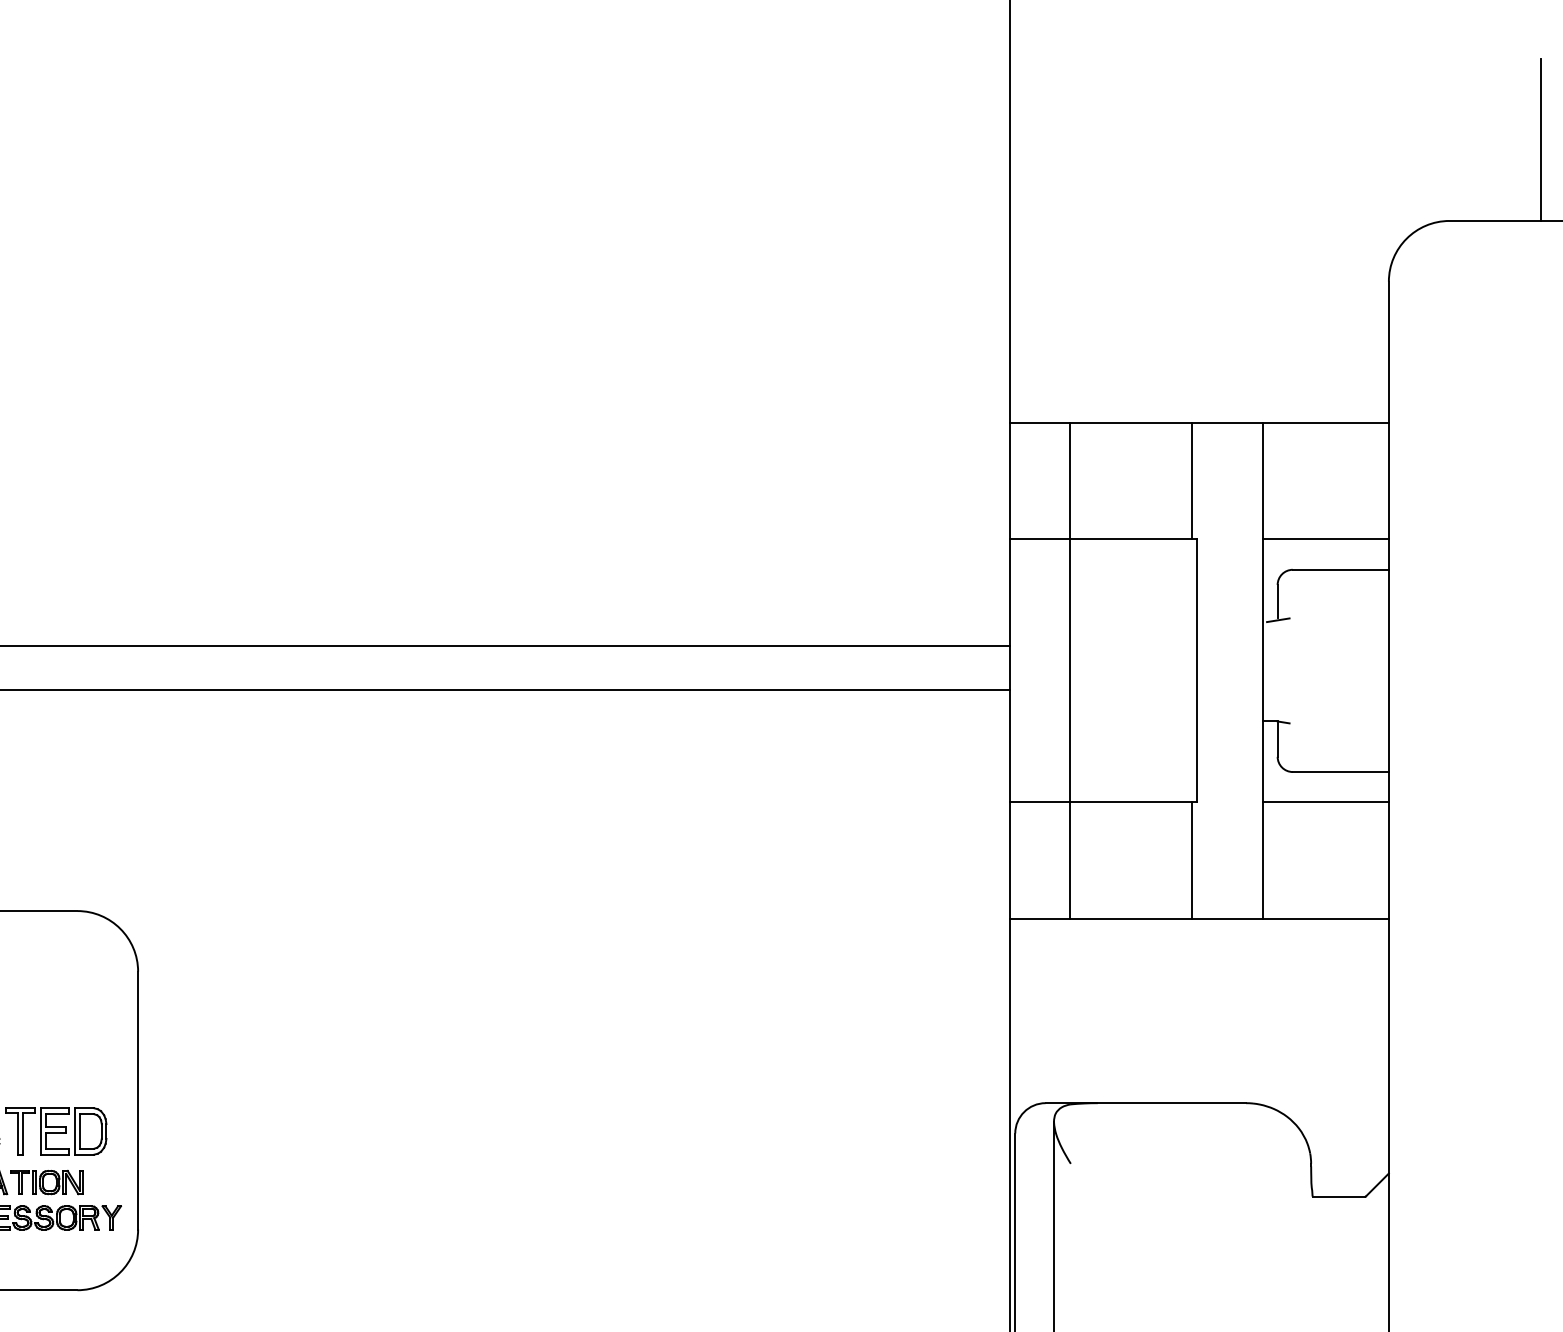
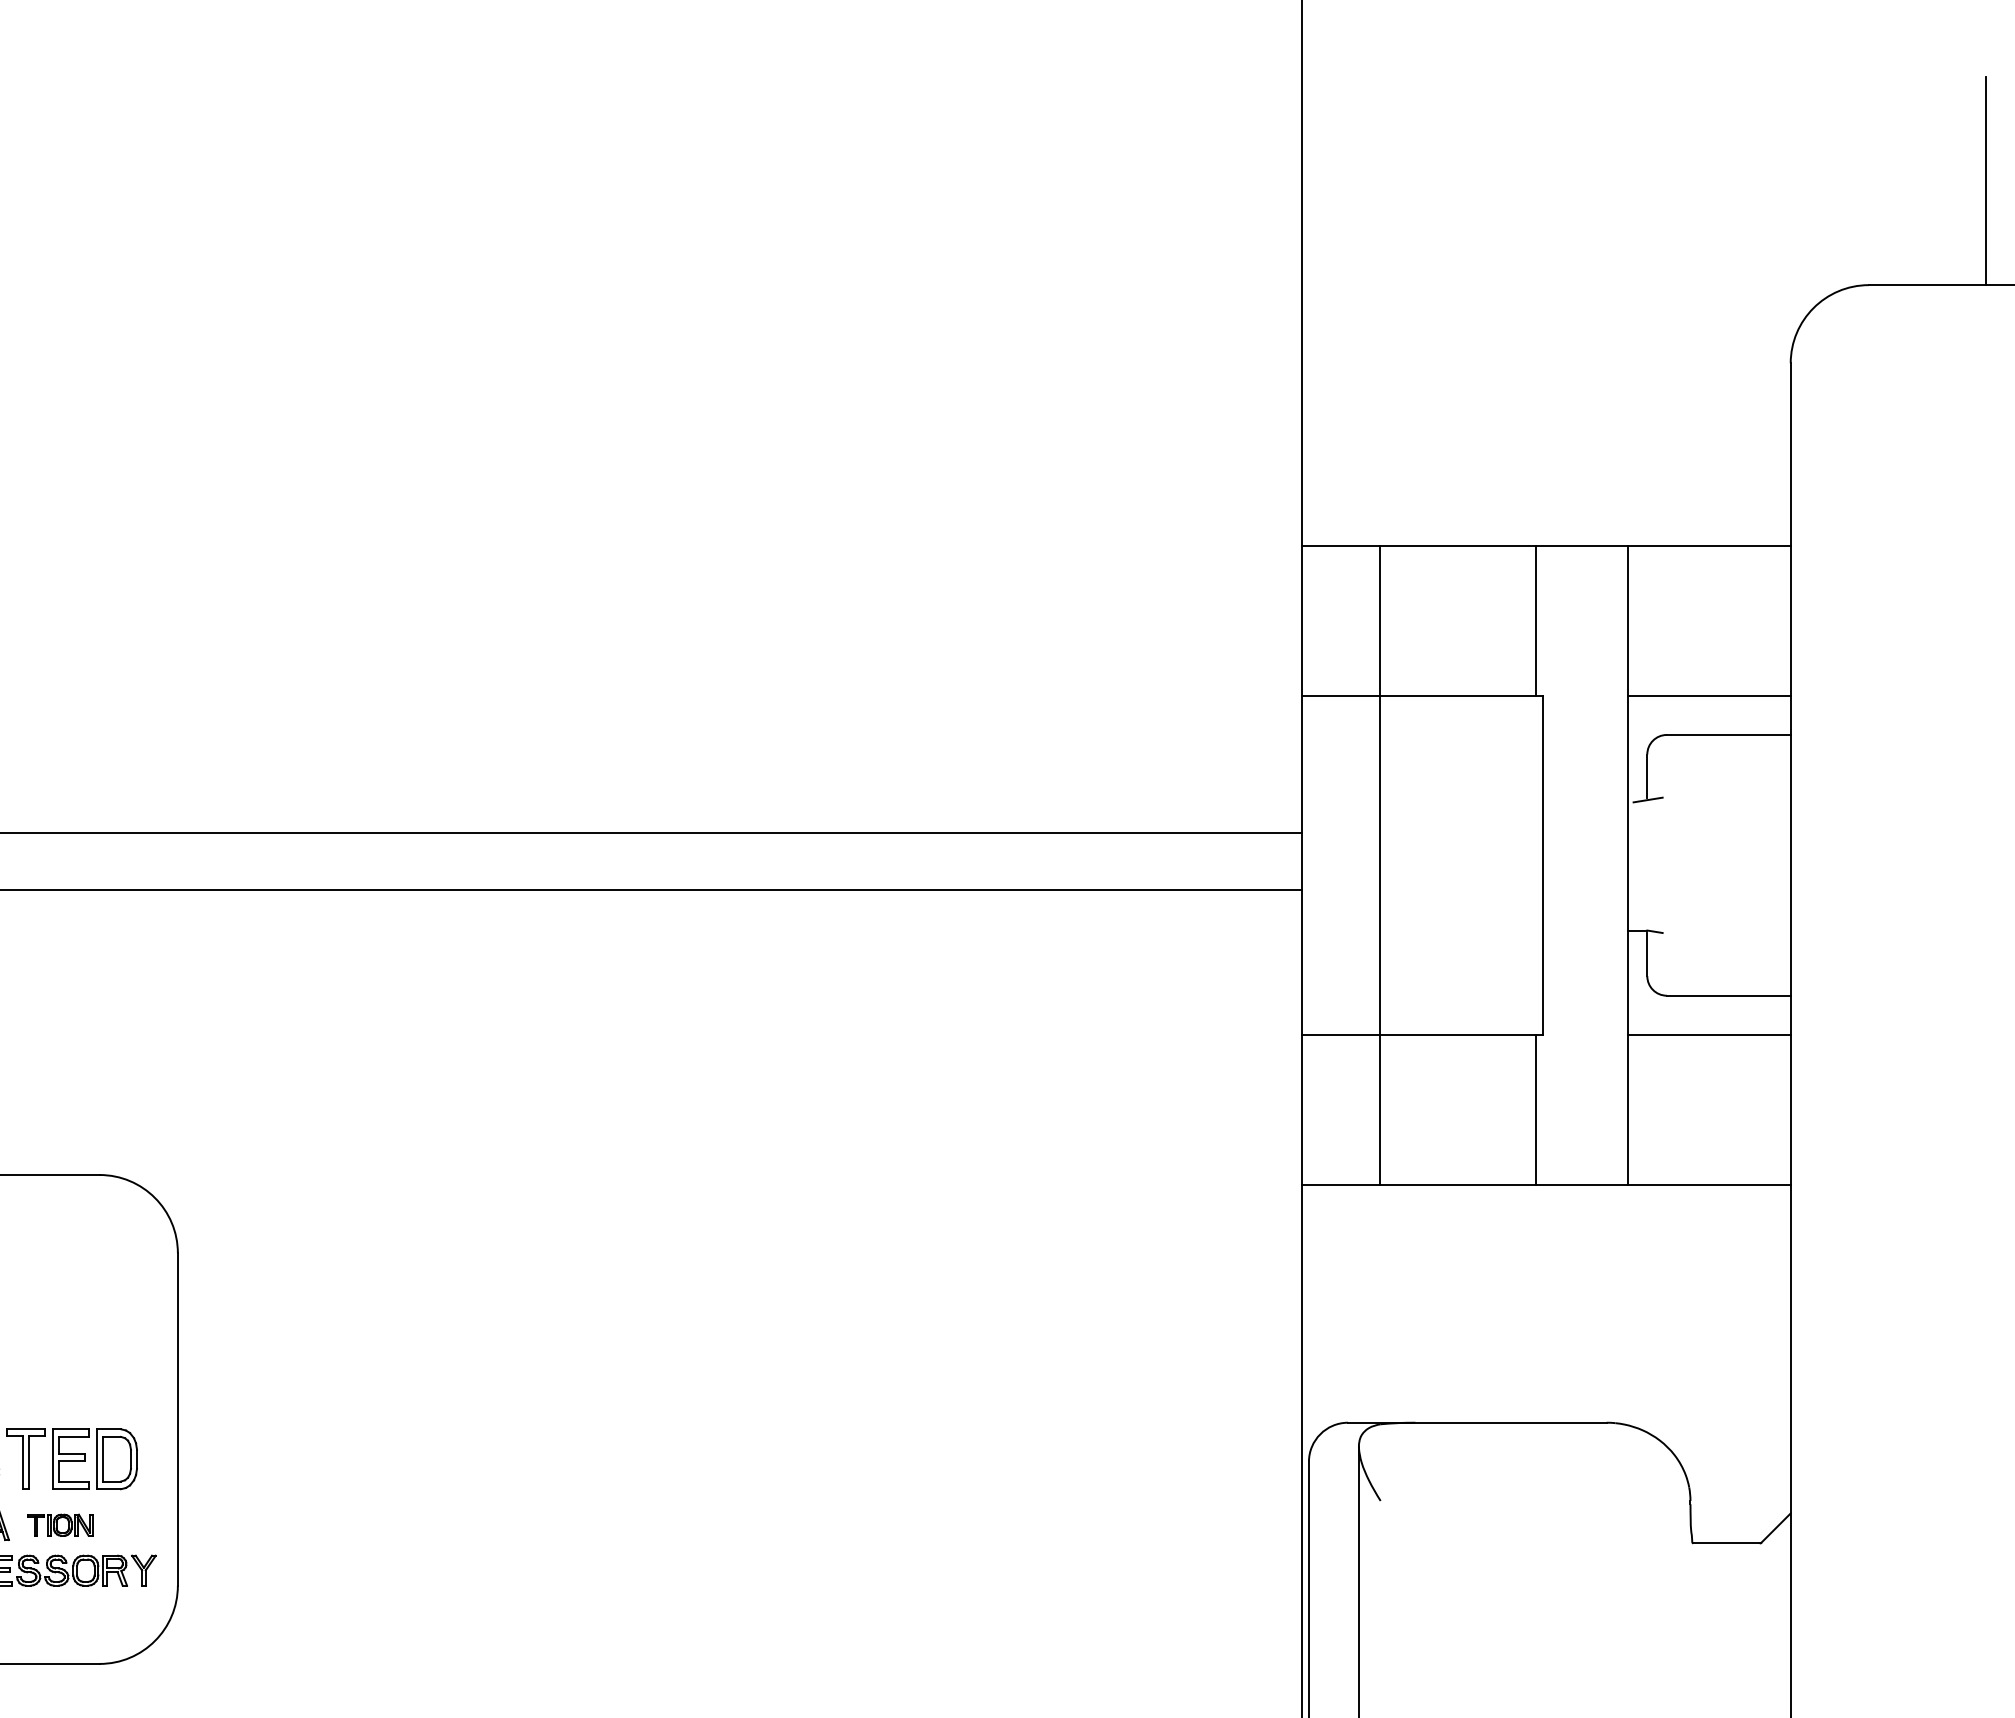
part: (46, 1182) -> (59, 1525), size x0.7

